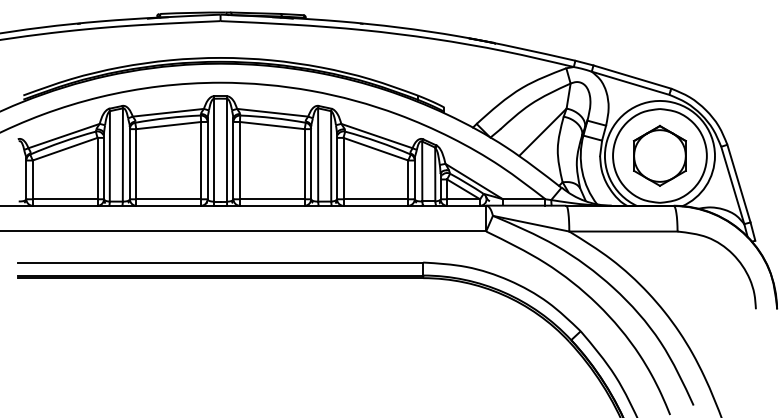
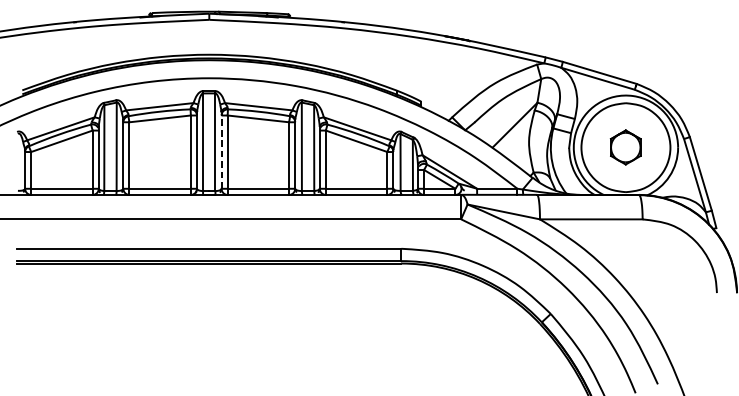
part: (659, 155) -> (625, 147), size x0.6
line: (233, 158) -> (221, 150), solid -> dashed

